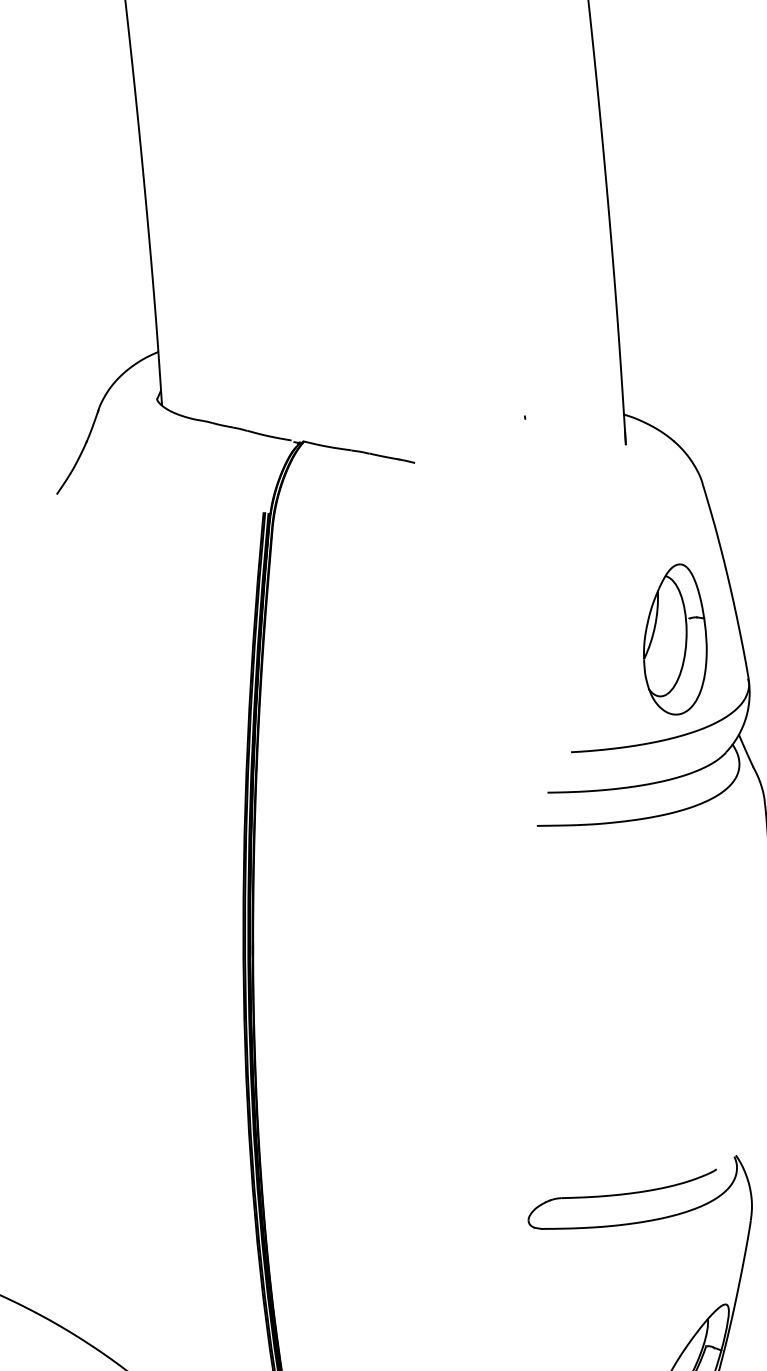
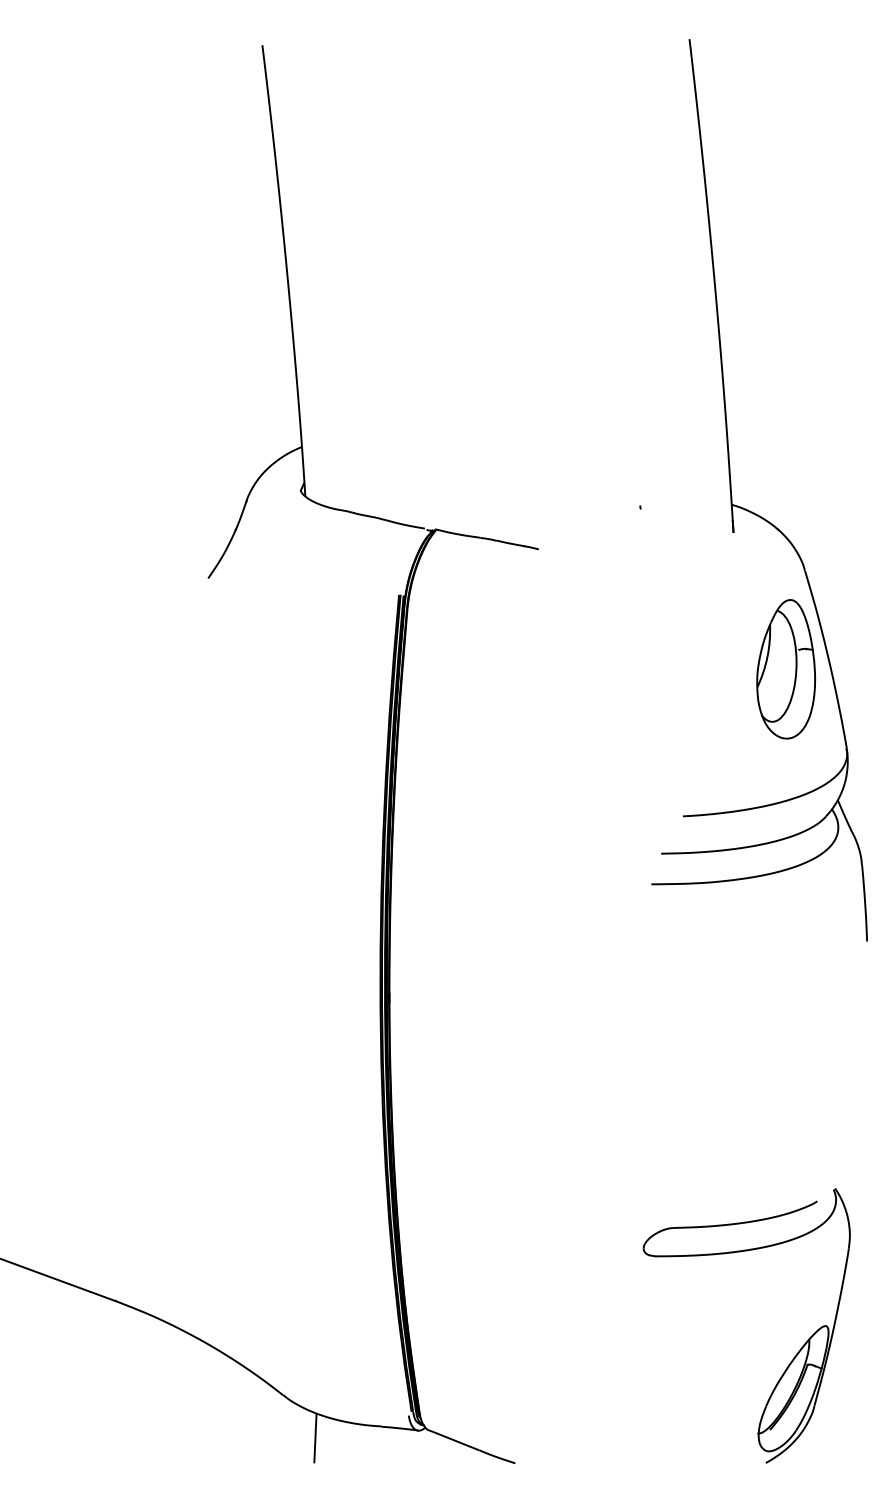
part: (675, 639) -> (786, 669), moved

